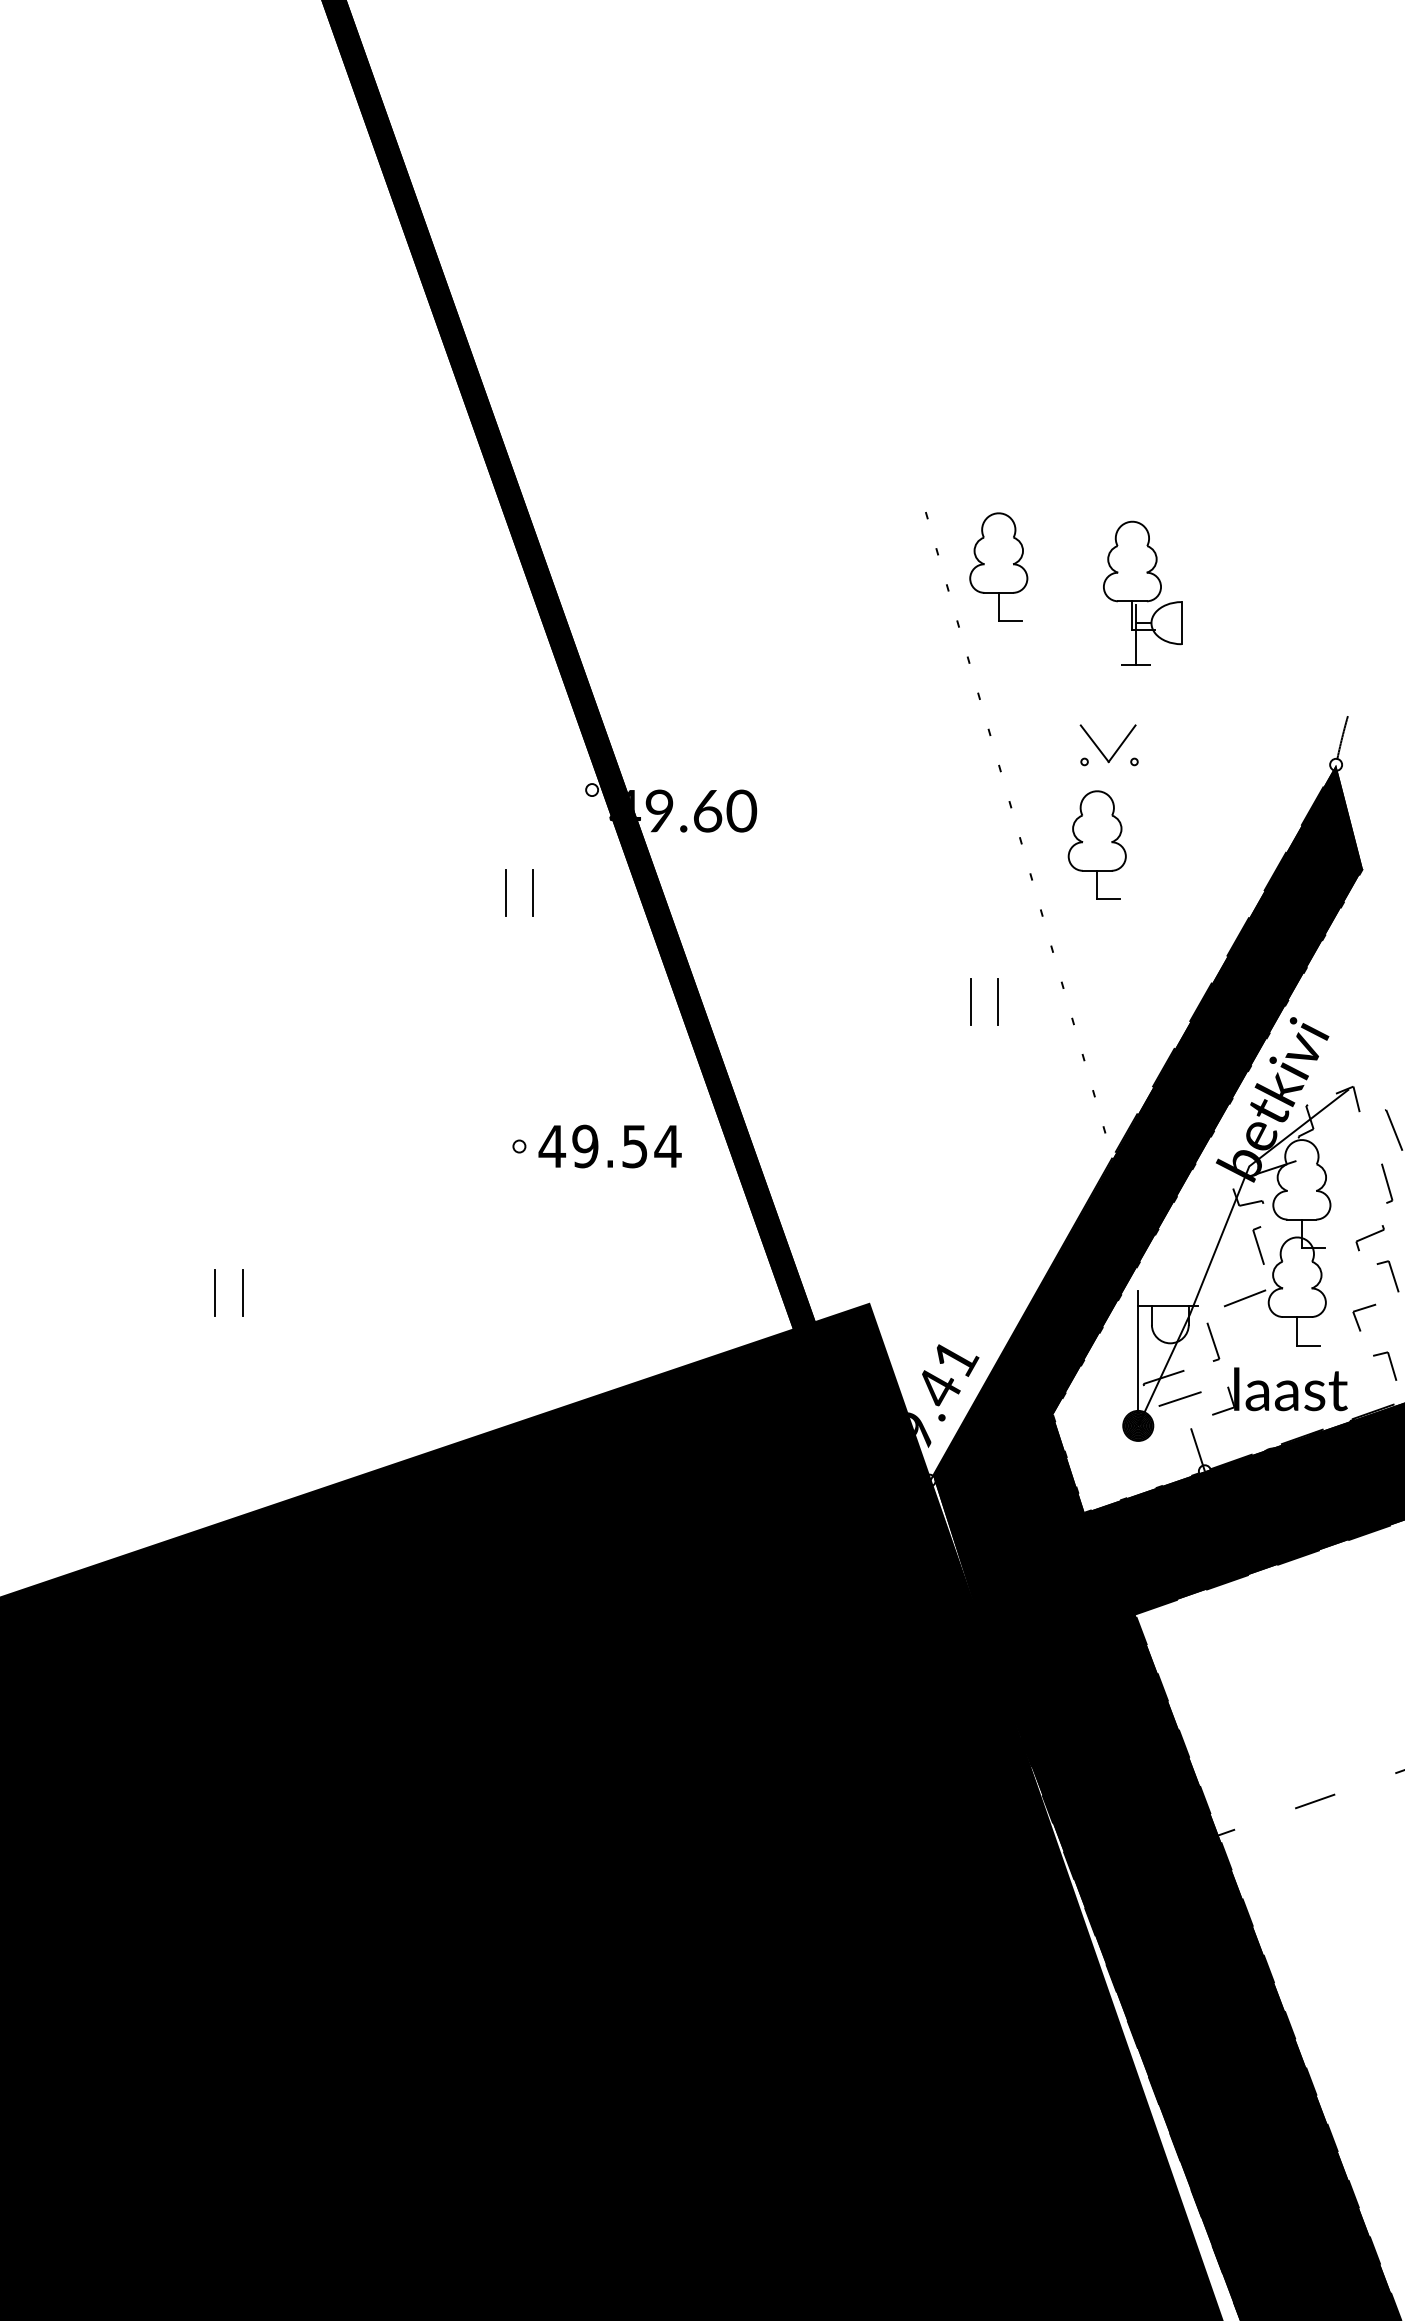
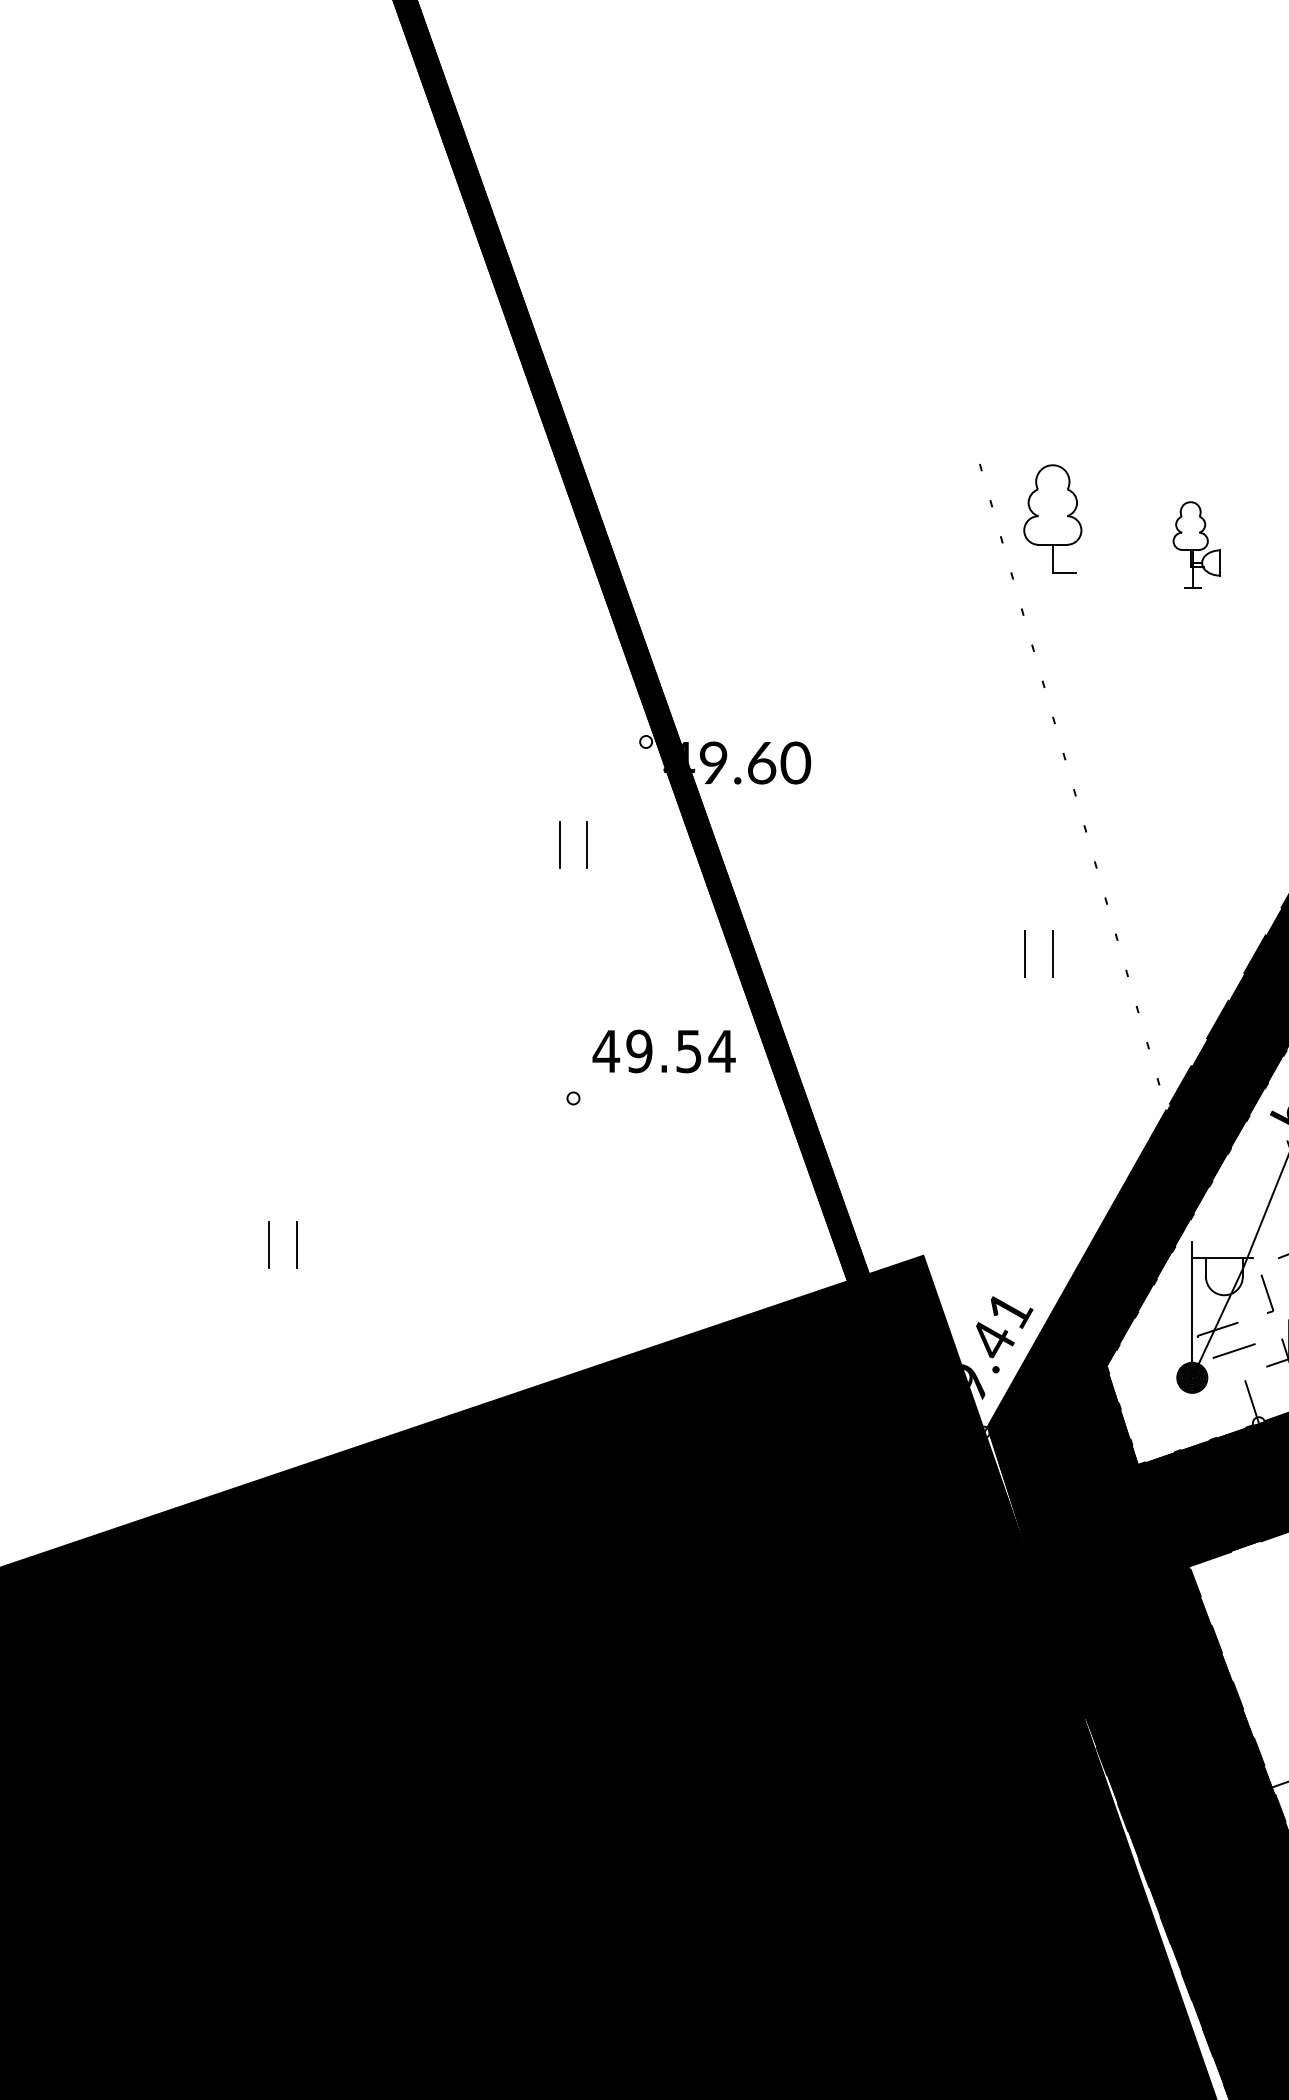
part: (1142, 592) -> (1196, 544), size x0.6
part: (1101, 750) -> (1155, 702), removed
part: (1096, 844) -> (1150, 796), removed
text: (609, 1146) -> (663, 1051), moved

